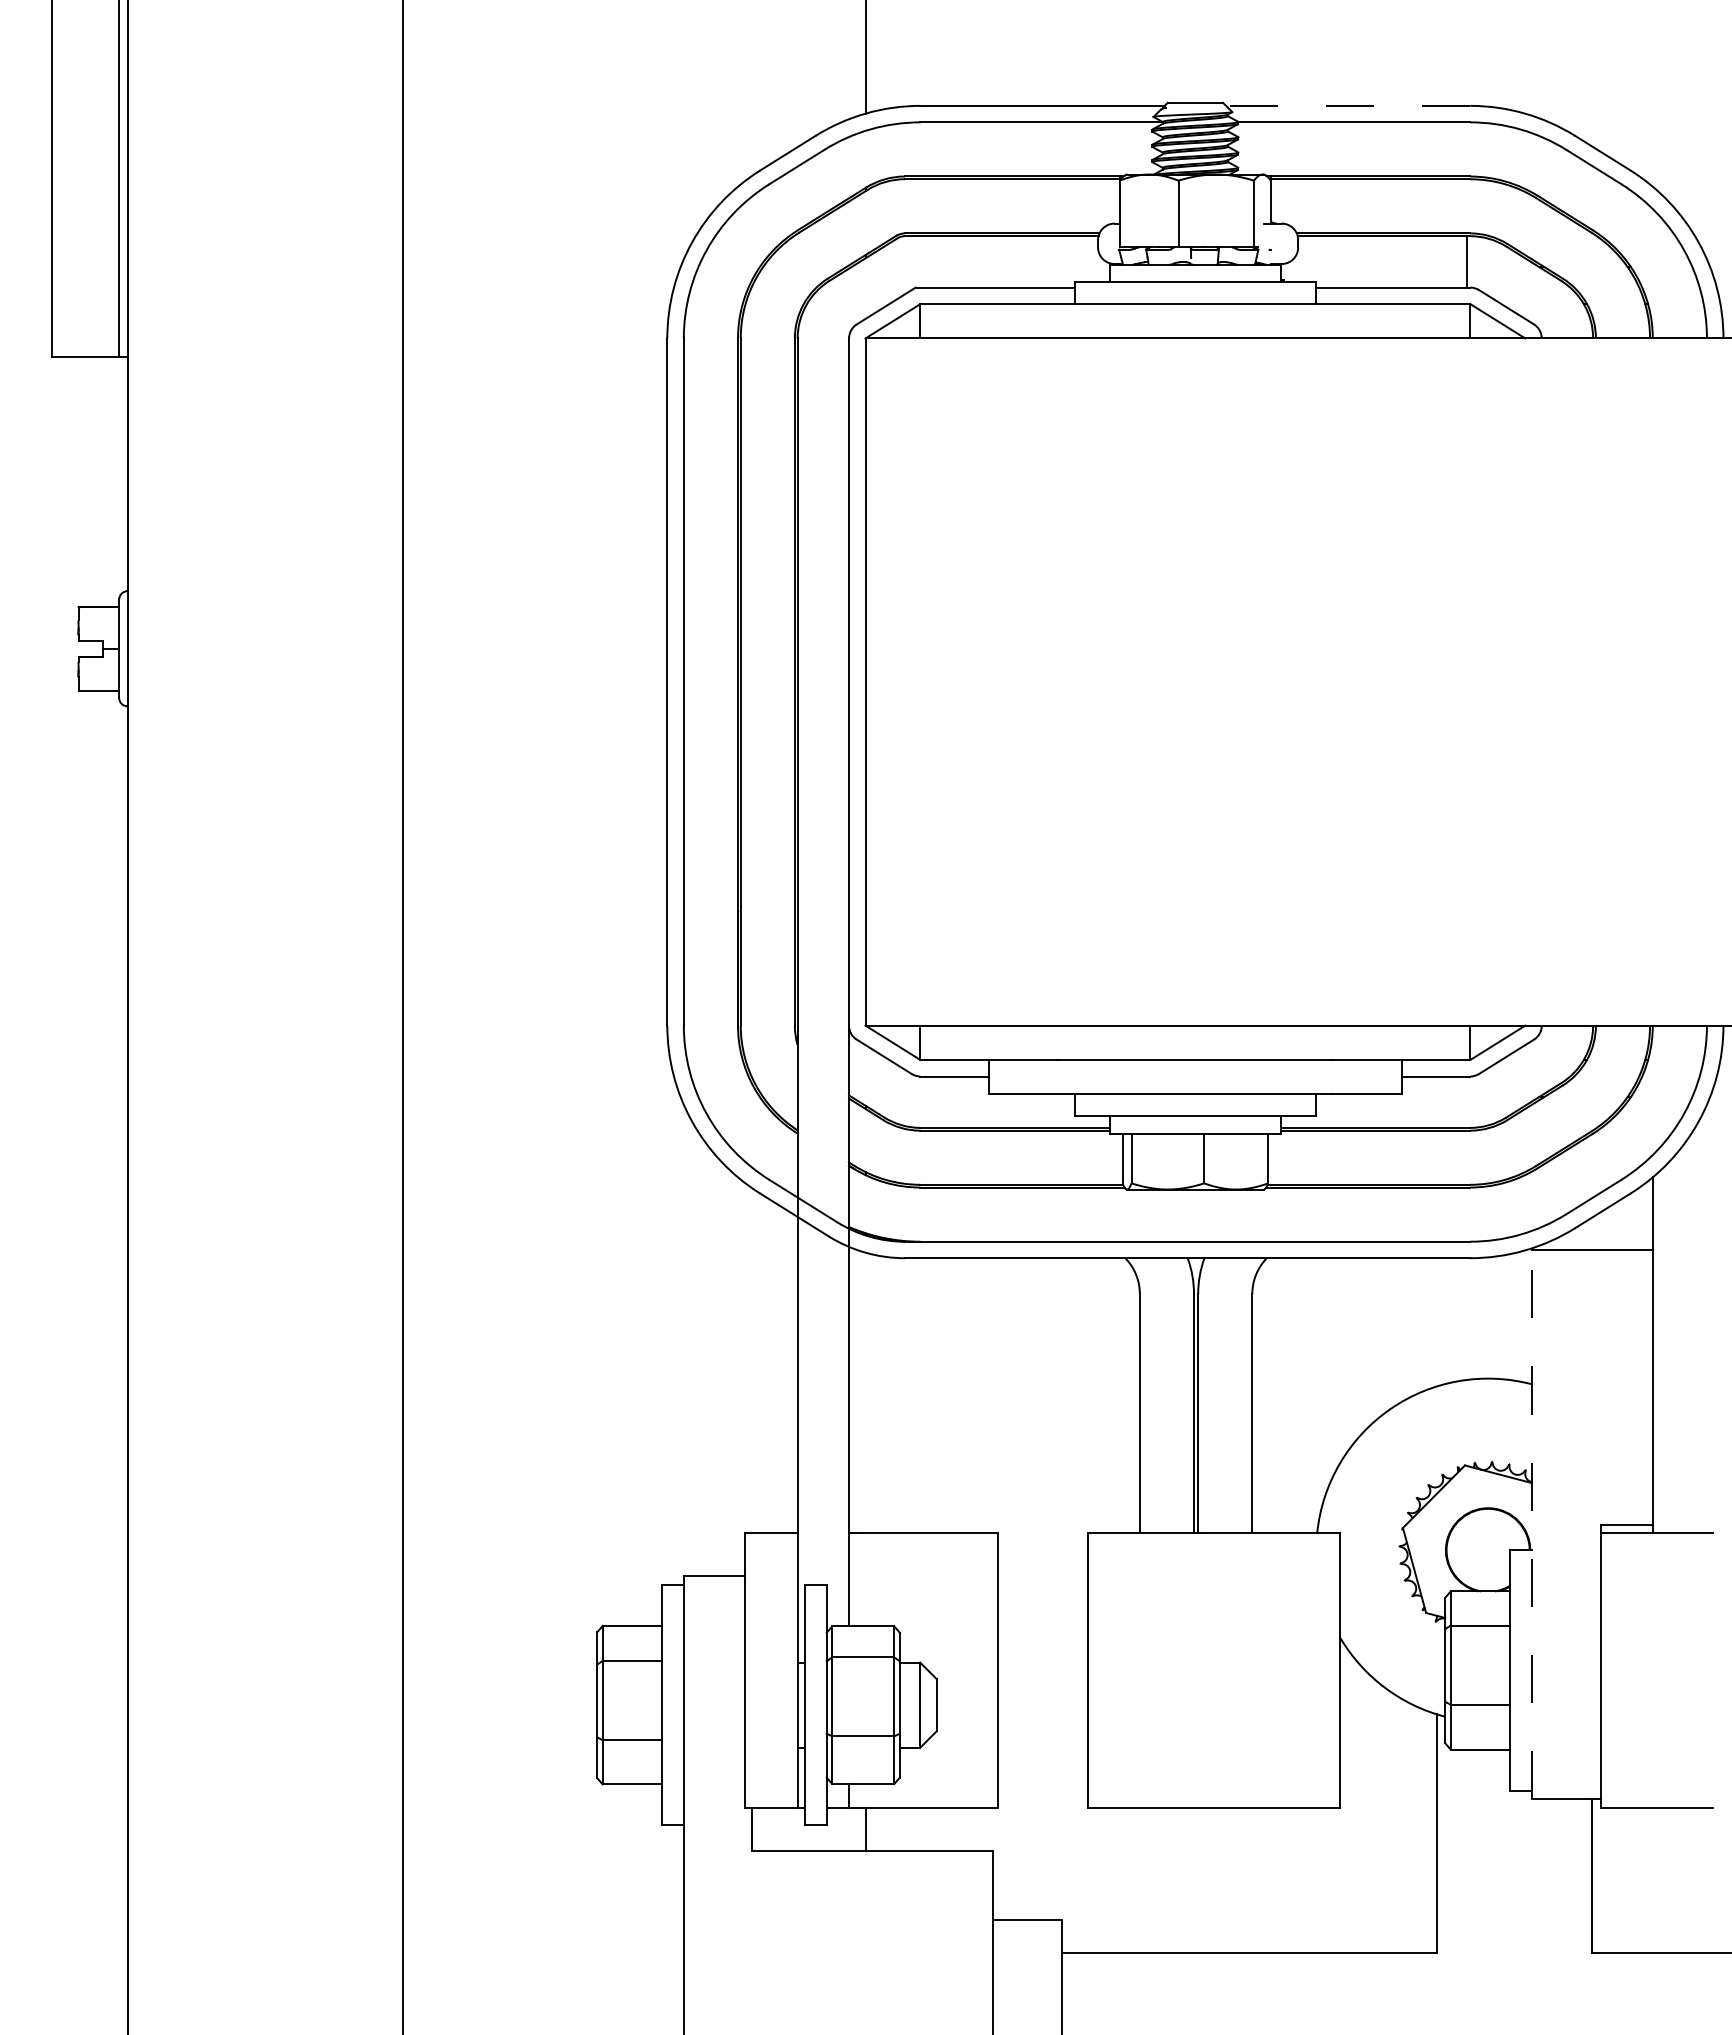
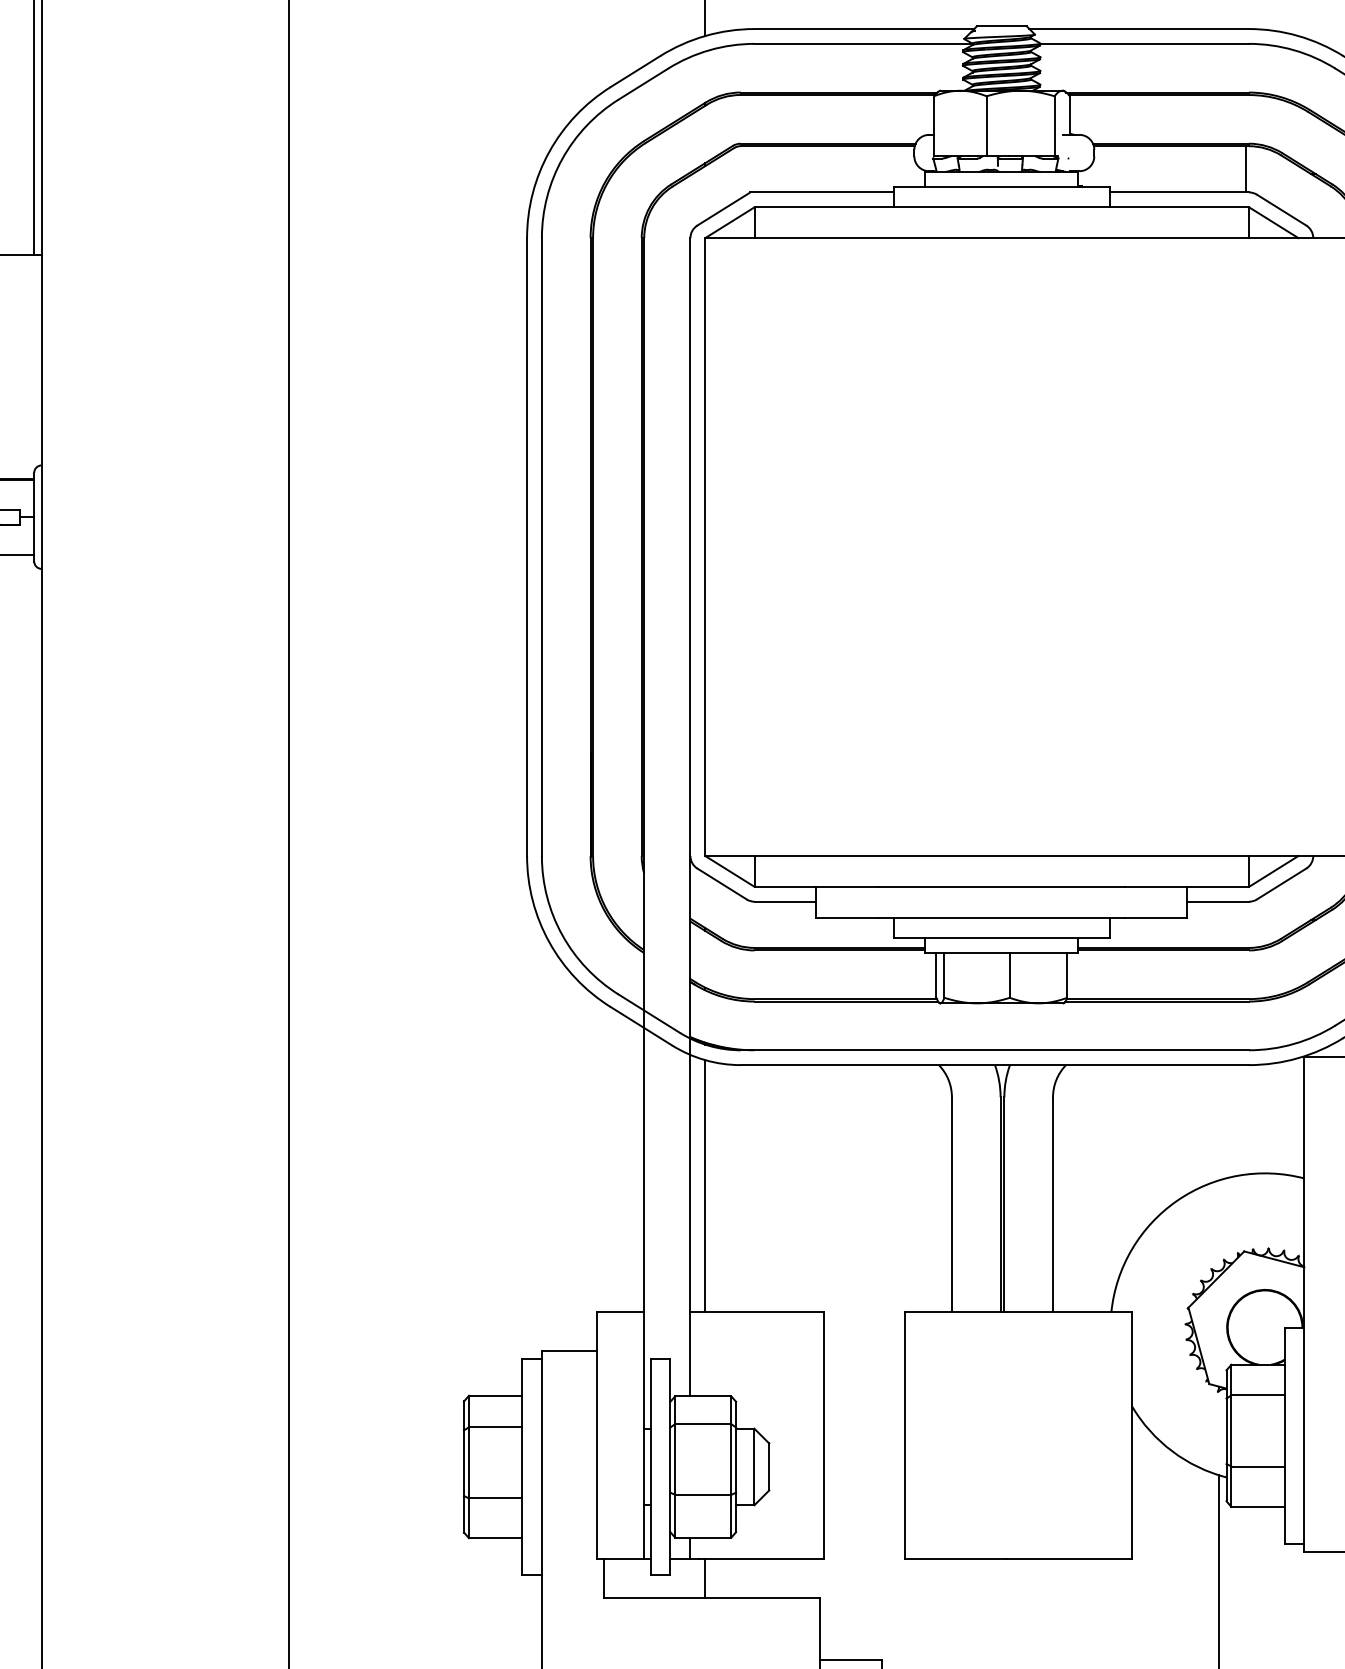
line: (1347, 105) -> (1138, 28), dashed -> solid
line: (865, 1392) -> (705, 1185), added
line: (1531, 1524) -> (1304, 1304), dashed -> solid

